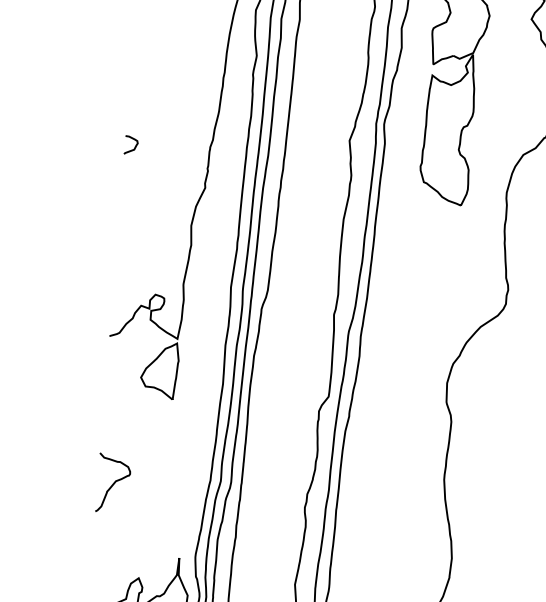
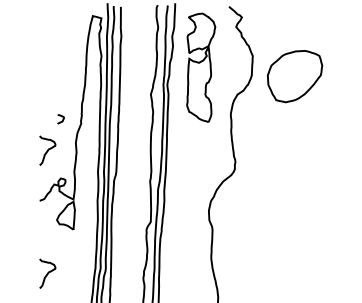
curve: (132, 147) -> (61, 120), moved
curve: (133, 236) -> (47, 150), added

